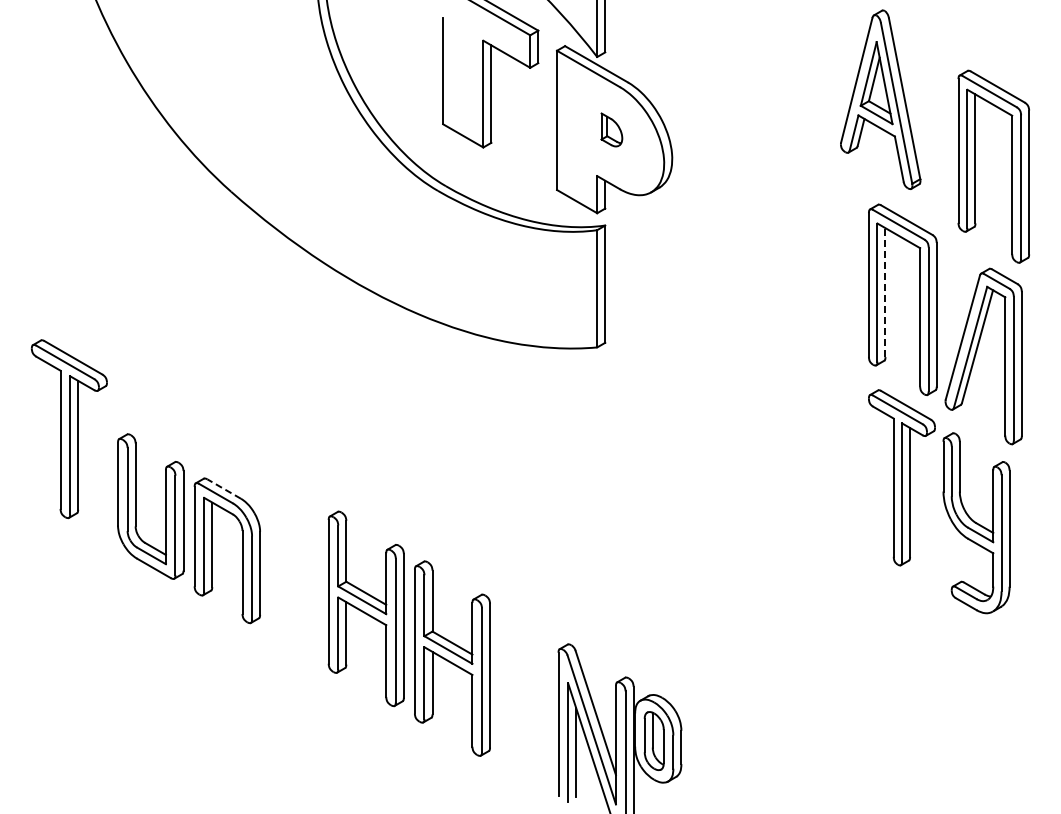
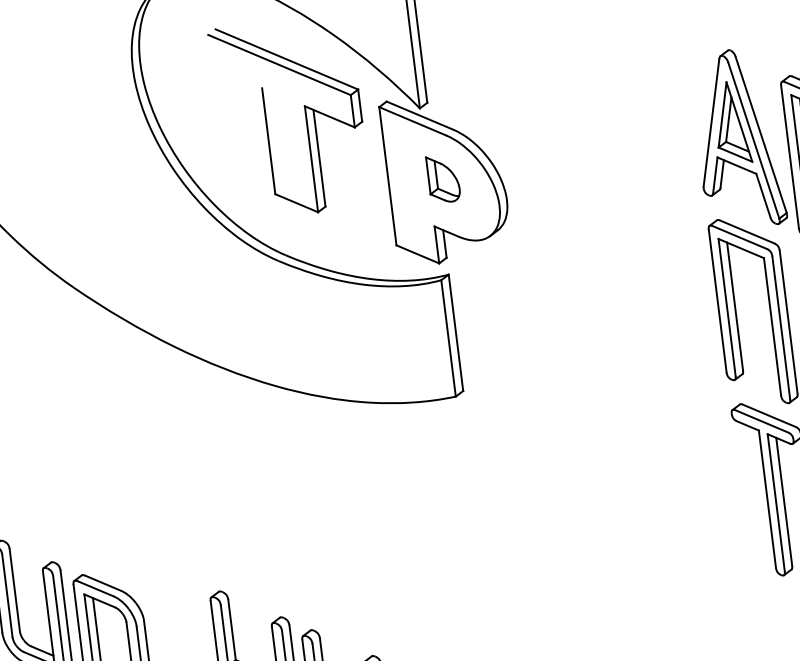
part: (880, 99) -> (737, 138), moved
part: (611, 129) -> (443, 178), size x1.43
line: (885, 292) -> (735, 306), dashed -> solid
line: (223, 488) -> (102, 582), dashed -> solid

